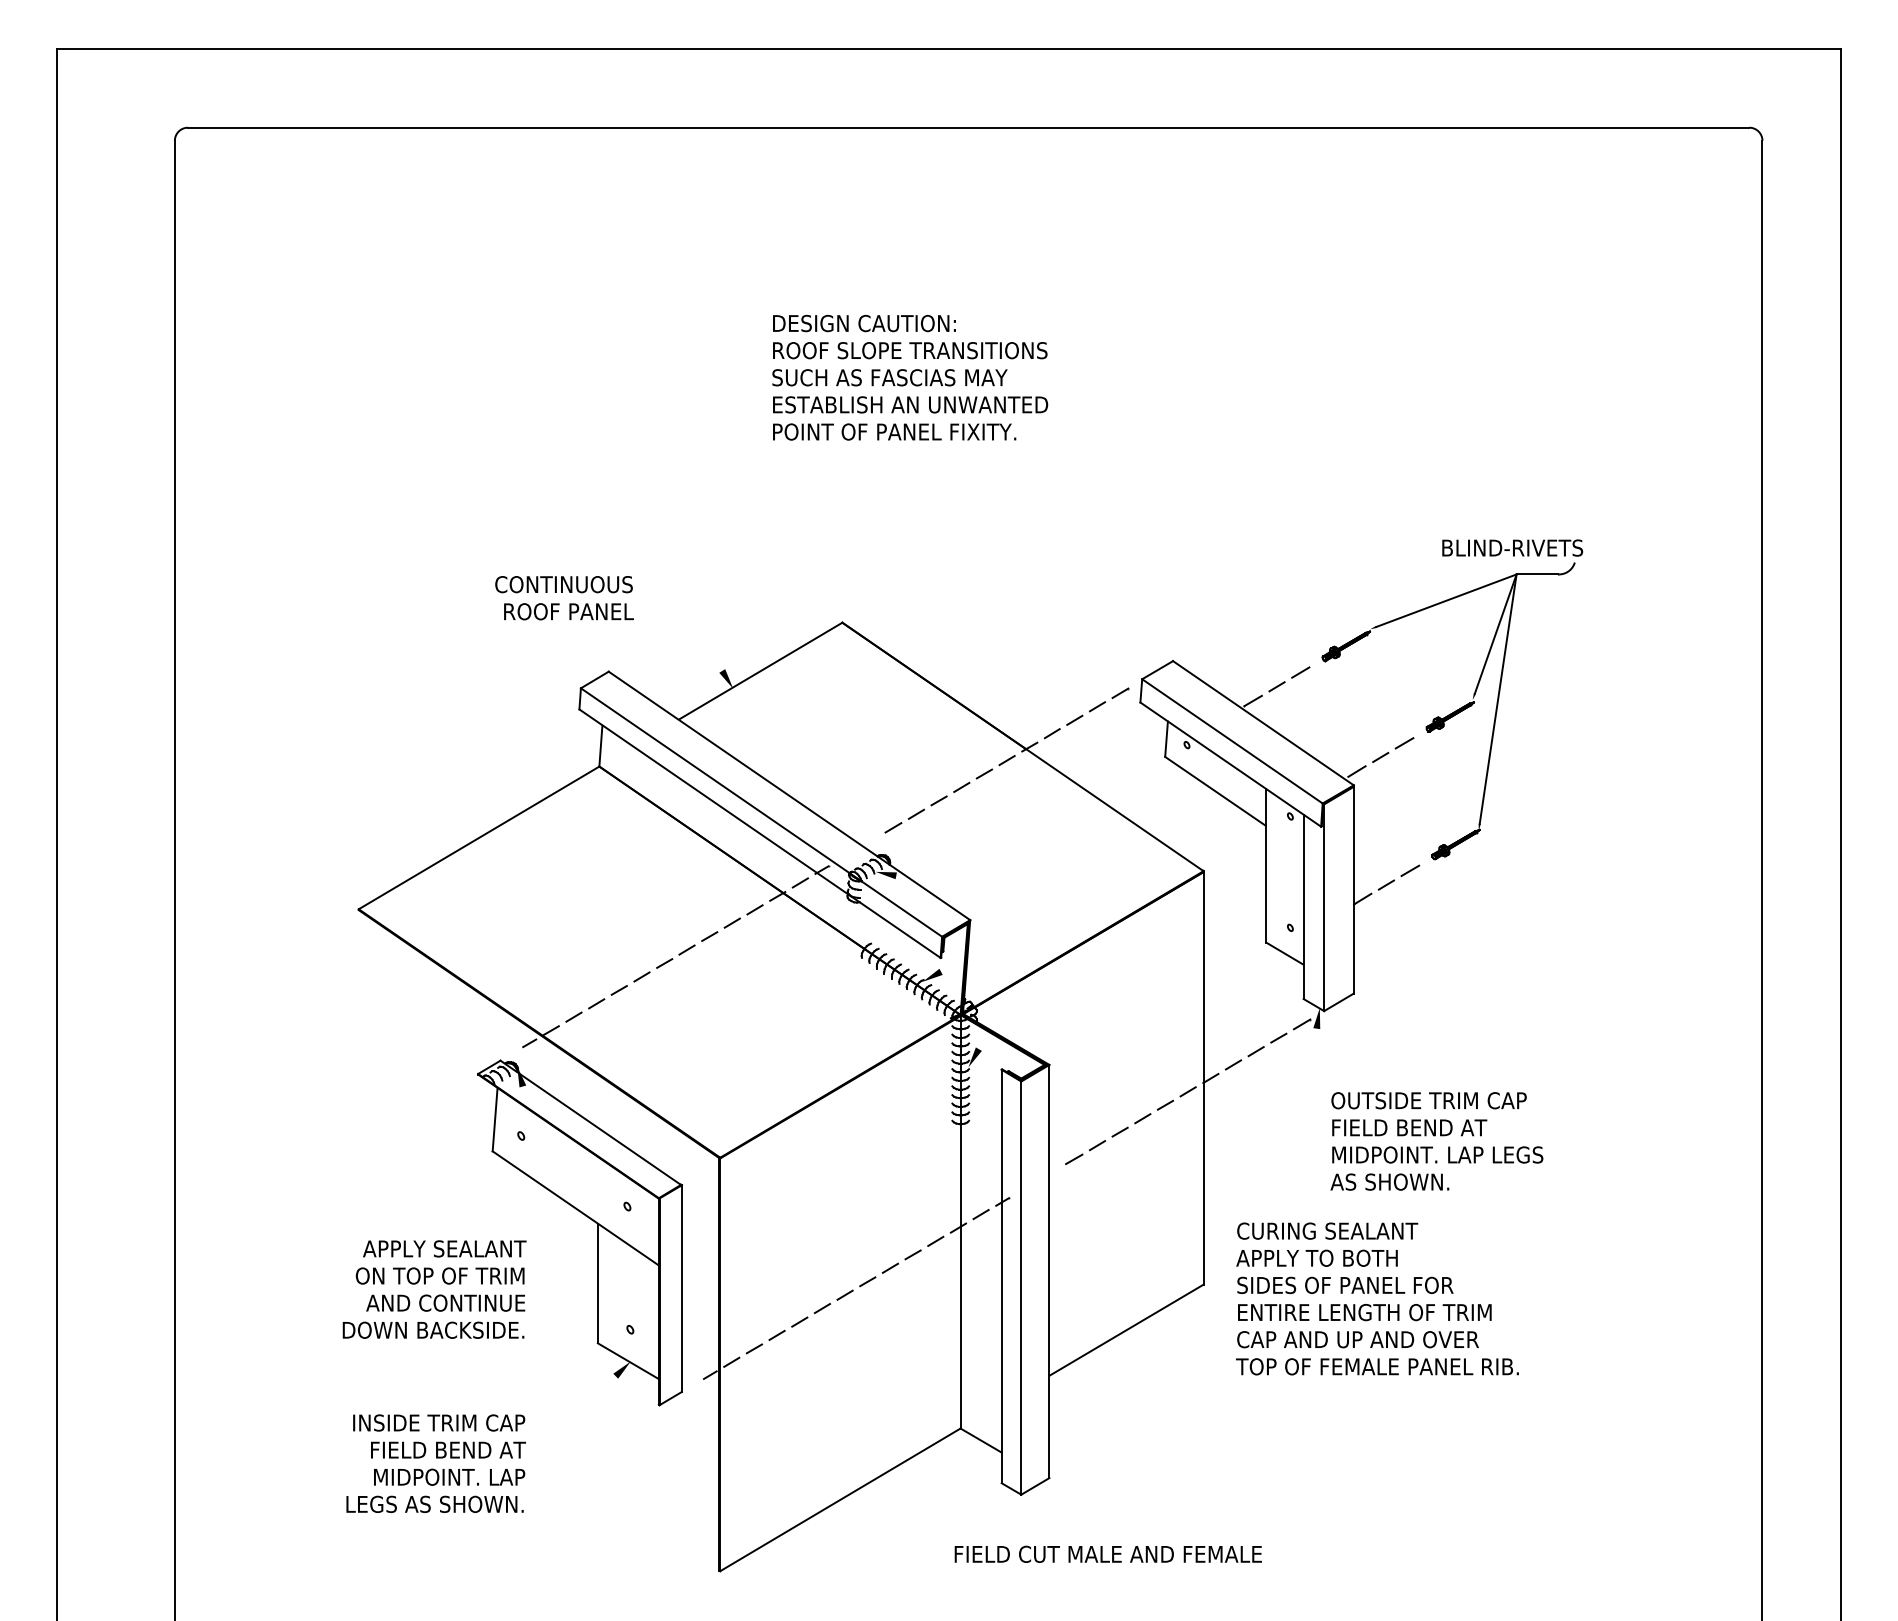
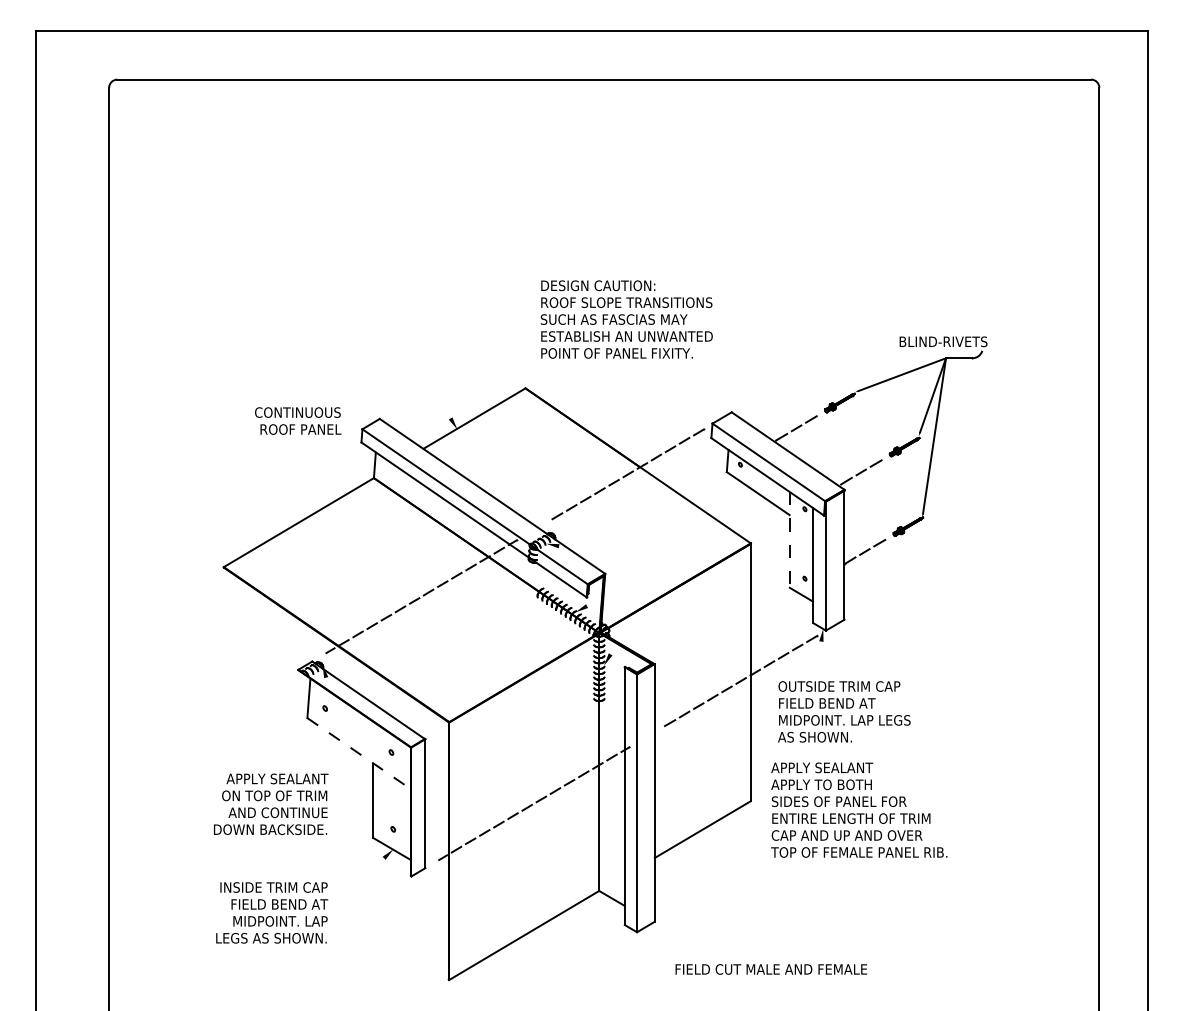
text: (909, 377) -> (626, 319), moved
text: (565, 597) -> (298, 420), moved
line: (1265, 866) -> (789, 540), solid -> dashed
text: (1437, 1140) -> (844, 711), moved
line: (576, 1208) -> (359, 753), solid -> dashed
text: (1326, 1230) -> (827, 767), CURING SEALANT -> APPLY SEALANT
text: (1108, 1554) -> (771, 969), moved

